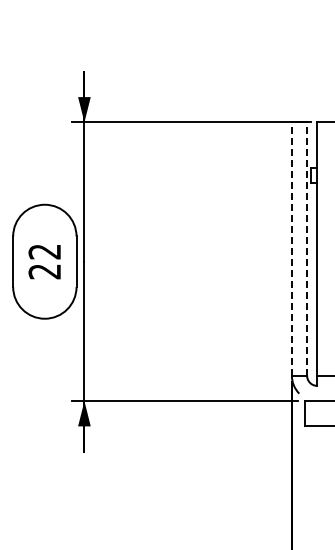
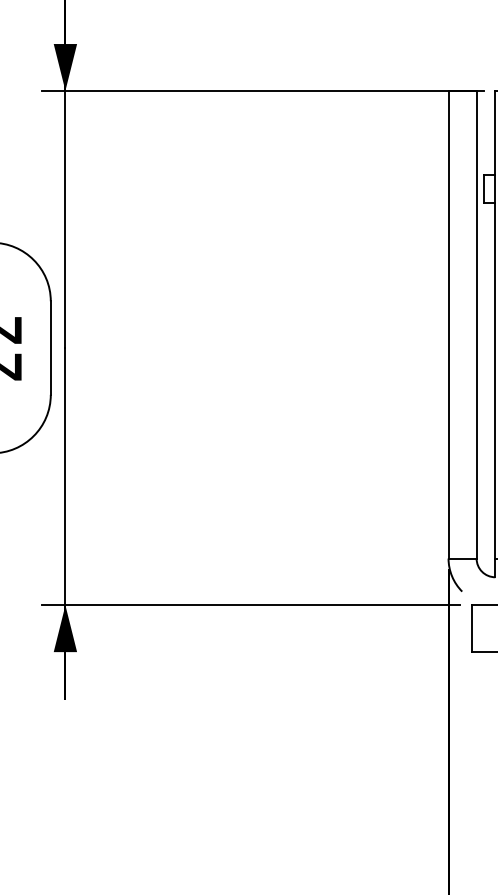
line: (291, 249) -> (447, 325), dashed -> solid
line: (307, 249) -> (477, 325), dashed -> solid

